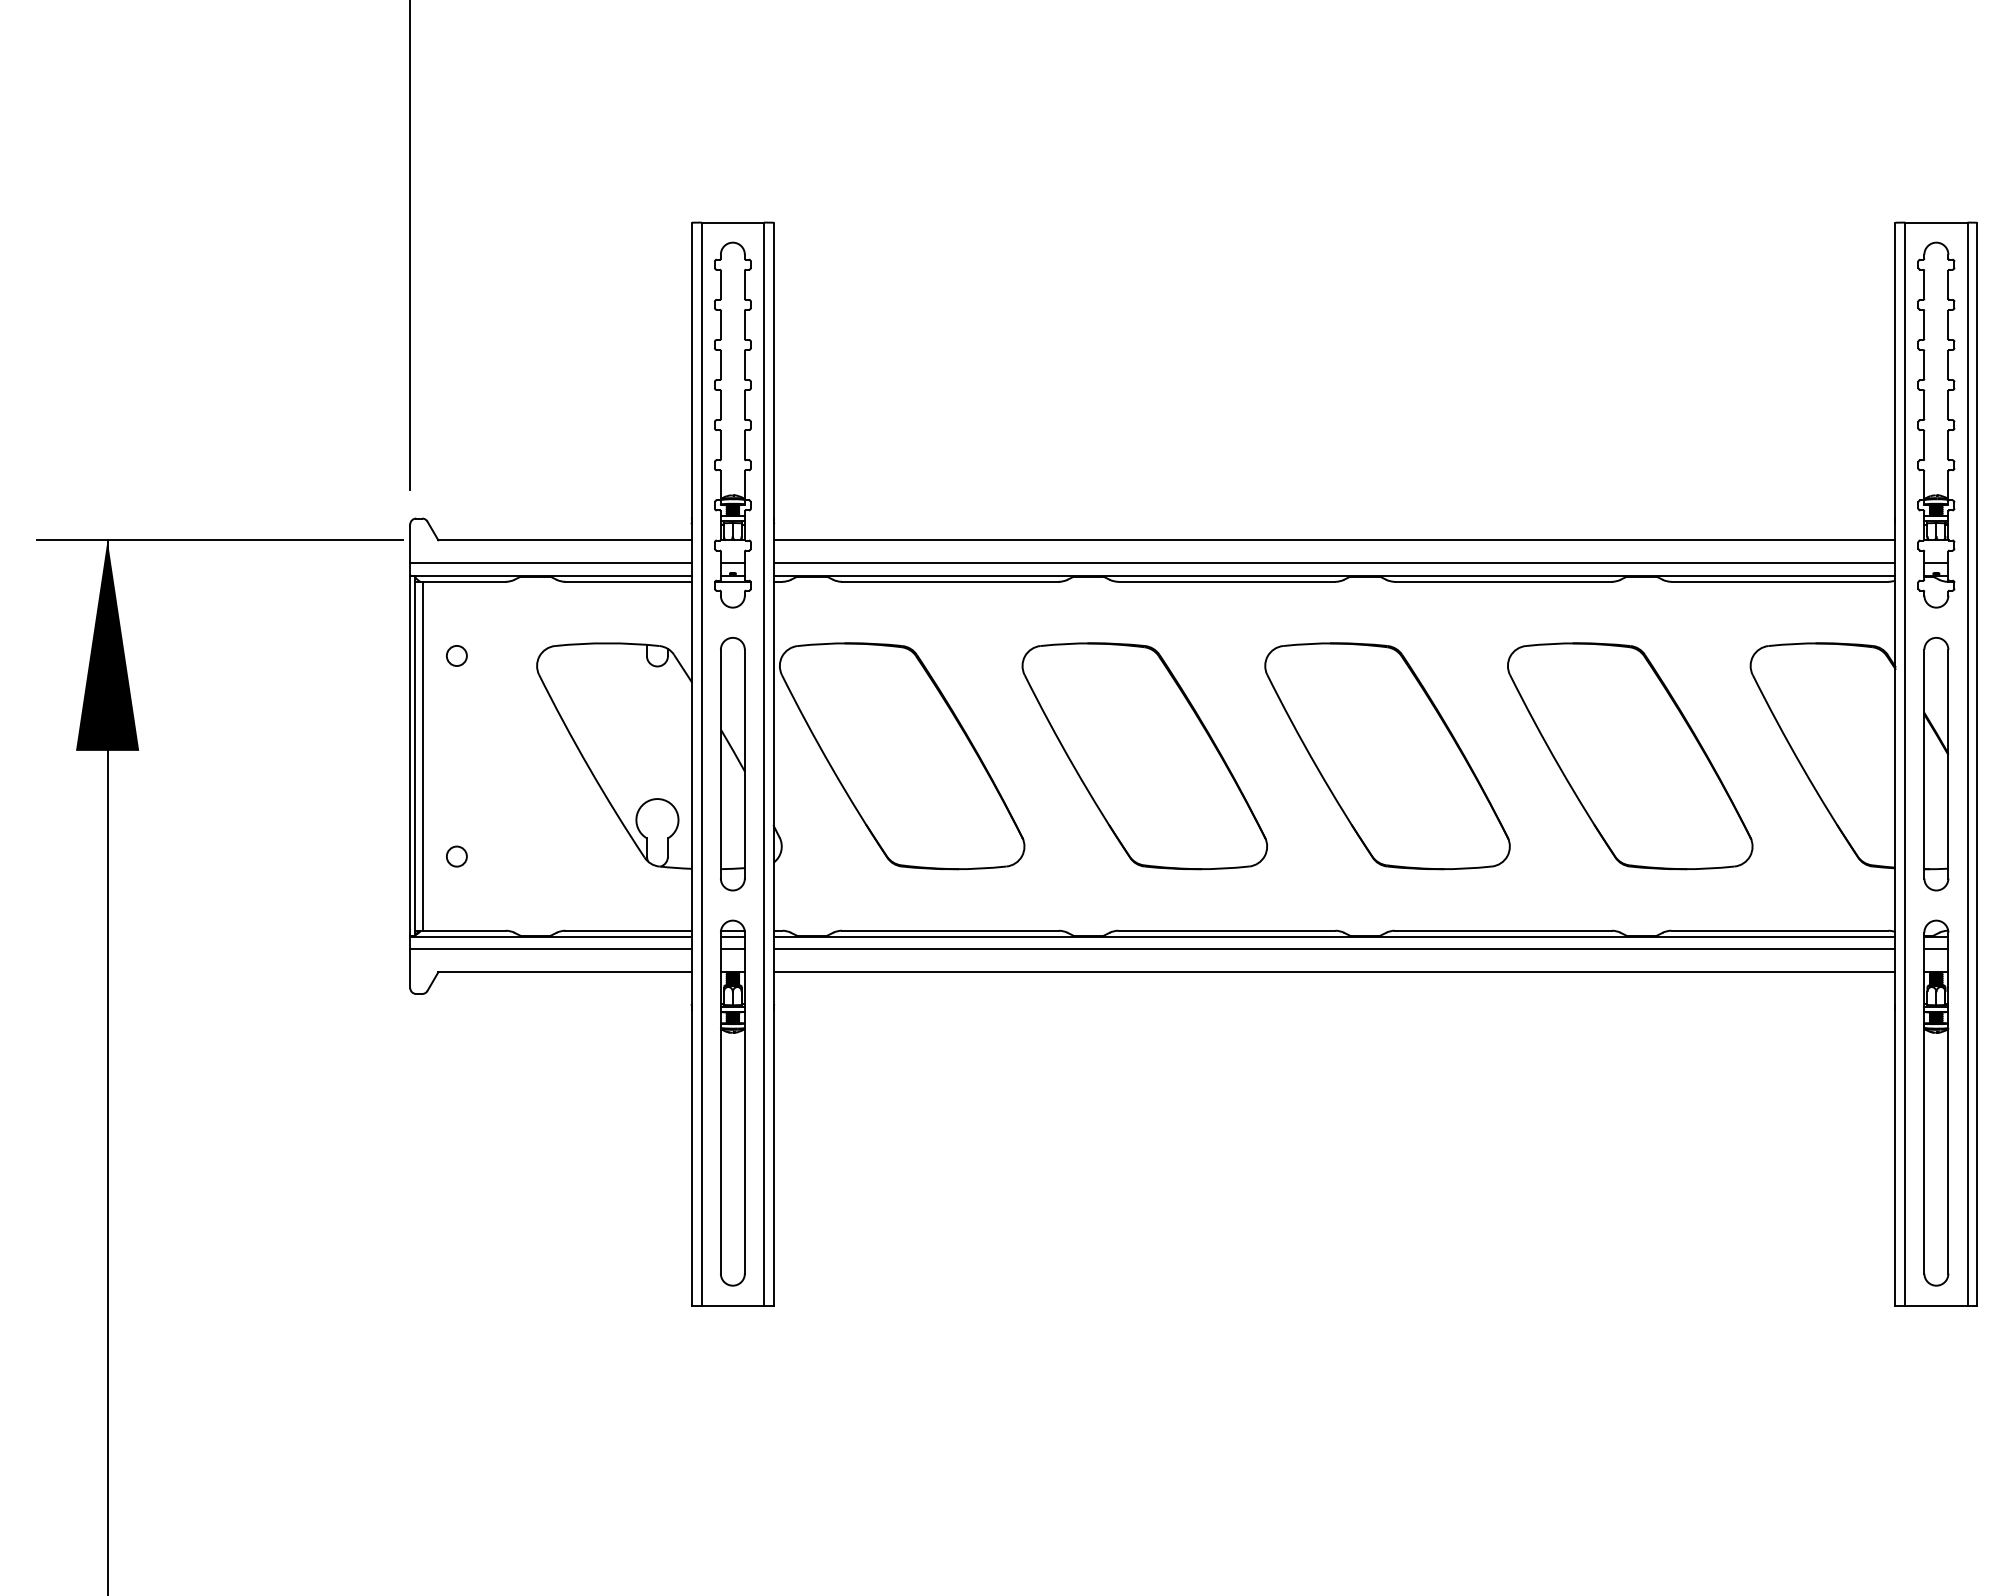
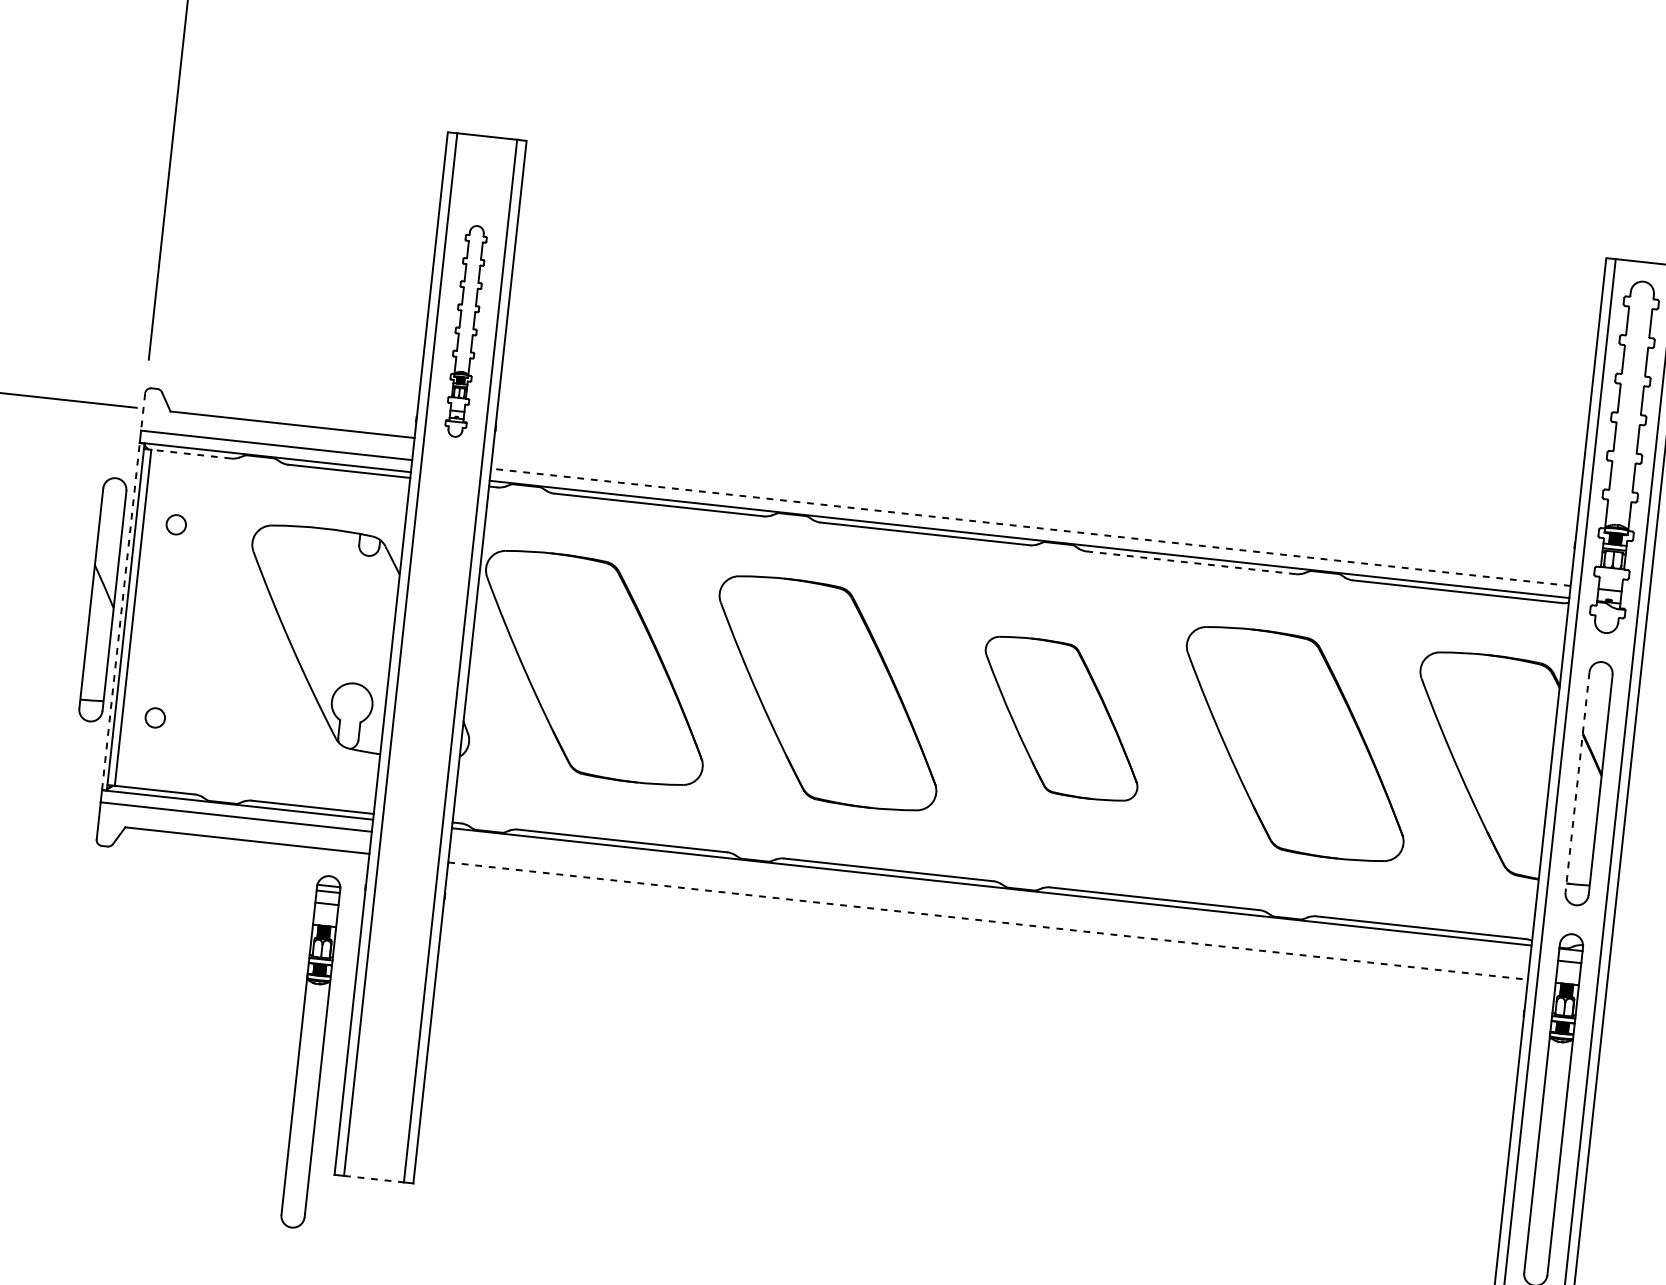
part: (732, 424) -> (465, 330), size x0.6
line: (1334, 540) -> (1033, 505), removed
line: (410, 544) -> (143, 412), solid -> dashed
line: (1334, 563) -> (1030, 527), solid -> dashed
line: (463, 581) -> (190, 453), solid -> dashed
line: (1502, 581) -> (1190, 562), solid -> dashed
line: (410, 755) -> (121, 615), solid -> dashed
part: (1387, 756) -> (1061, 718), size x0.7
part: (732, 764) -> (102, 600), moved
line: (1924, 764) -> (1577, 782), solid -> dashed
line: (1334, 949) -> (990, 899), removed
line: (1334, 972) -> (987, 921), solid -> dashed
part: (732, 1102) -> (310, 1051), moved
line: (733, 1305) -> (374, 1178), solid -> dashed

